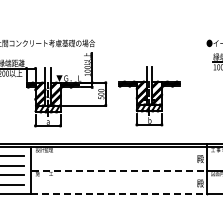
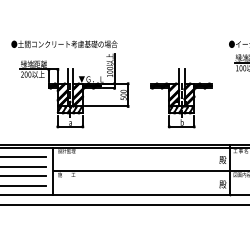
part: (149, 96) -> (181, 98), moved
line: (119, 170) -> (141, 171), dashed -> solid
line: (119, 194) -> (141, 195), dashed -> solid

